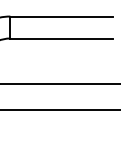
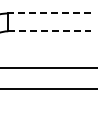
line: (61, 16) -> (49, 13), solid -> dashed
line: (62, 38) -> (50, 31), solid -> dashed

